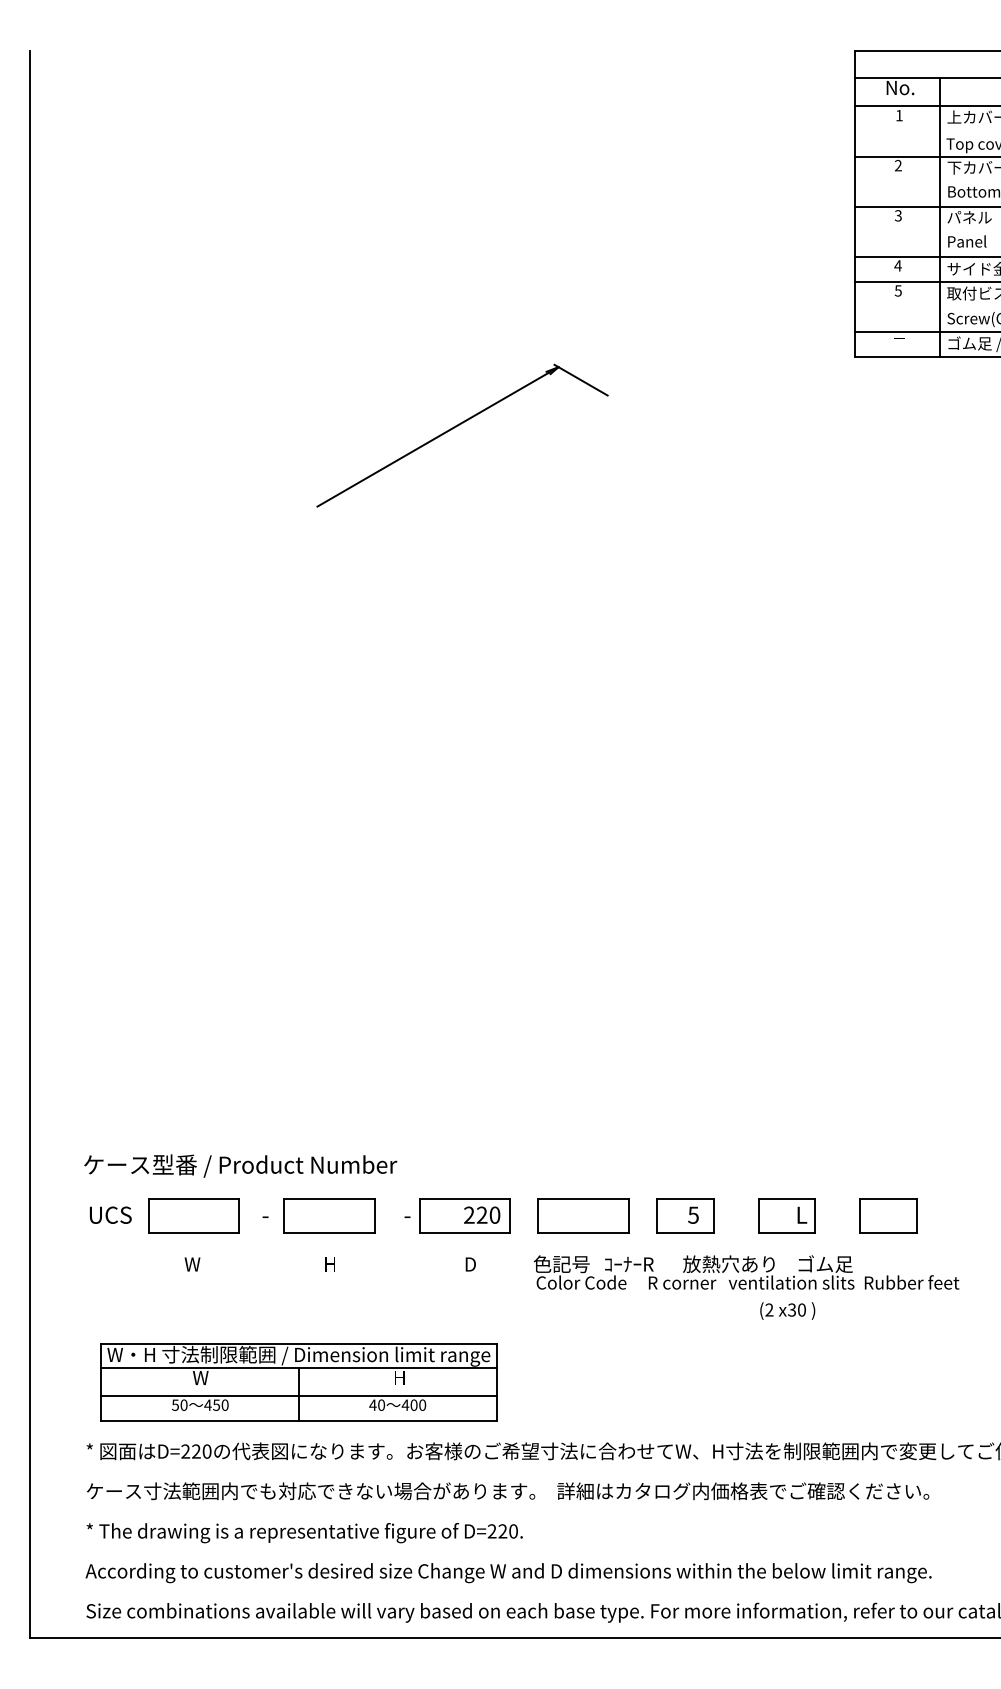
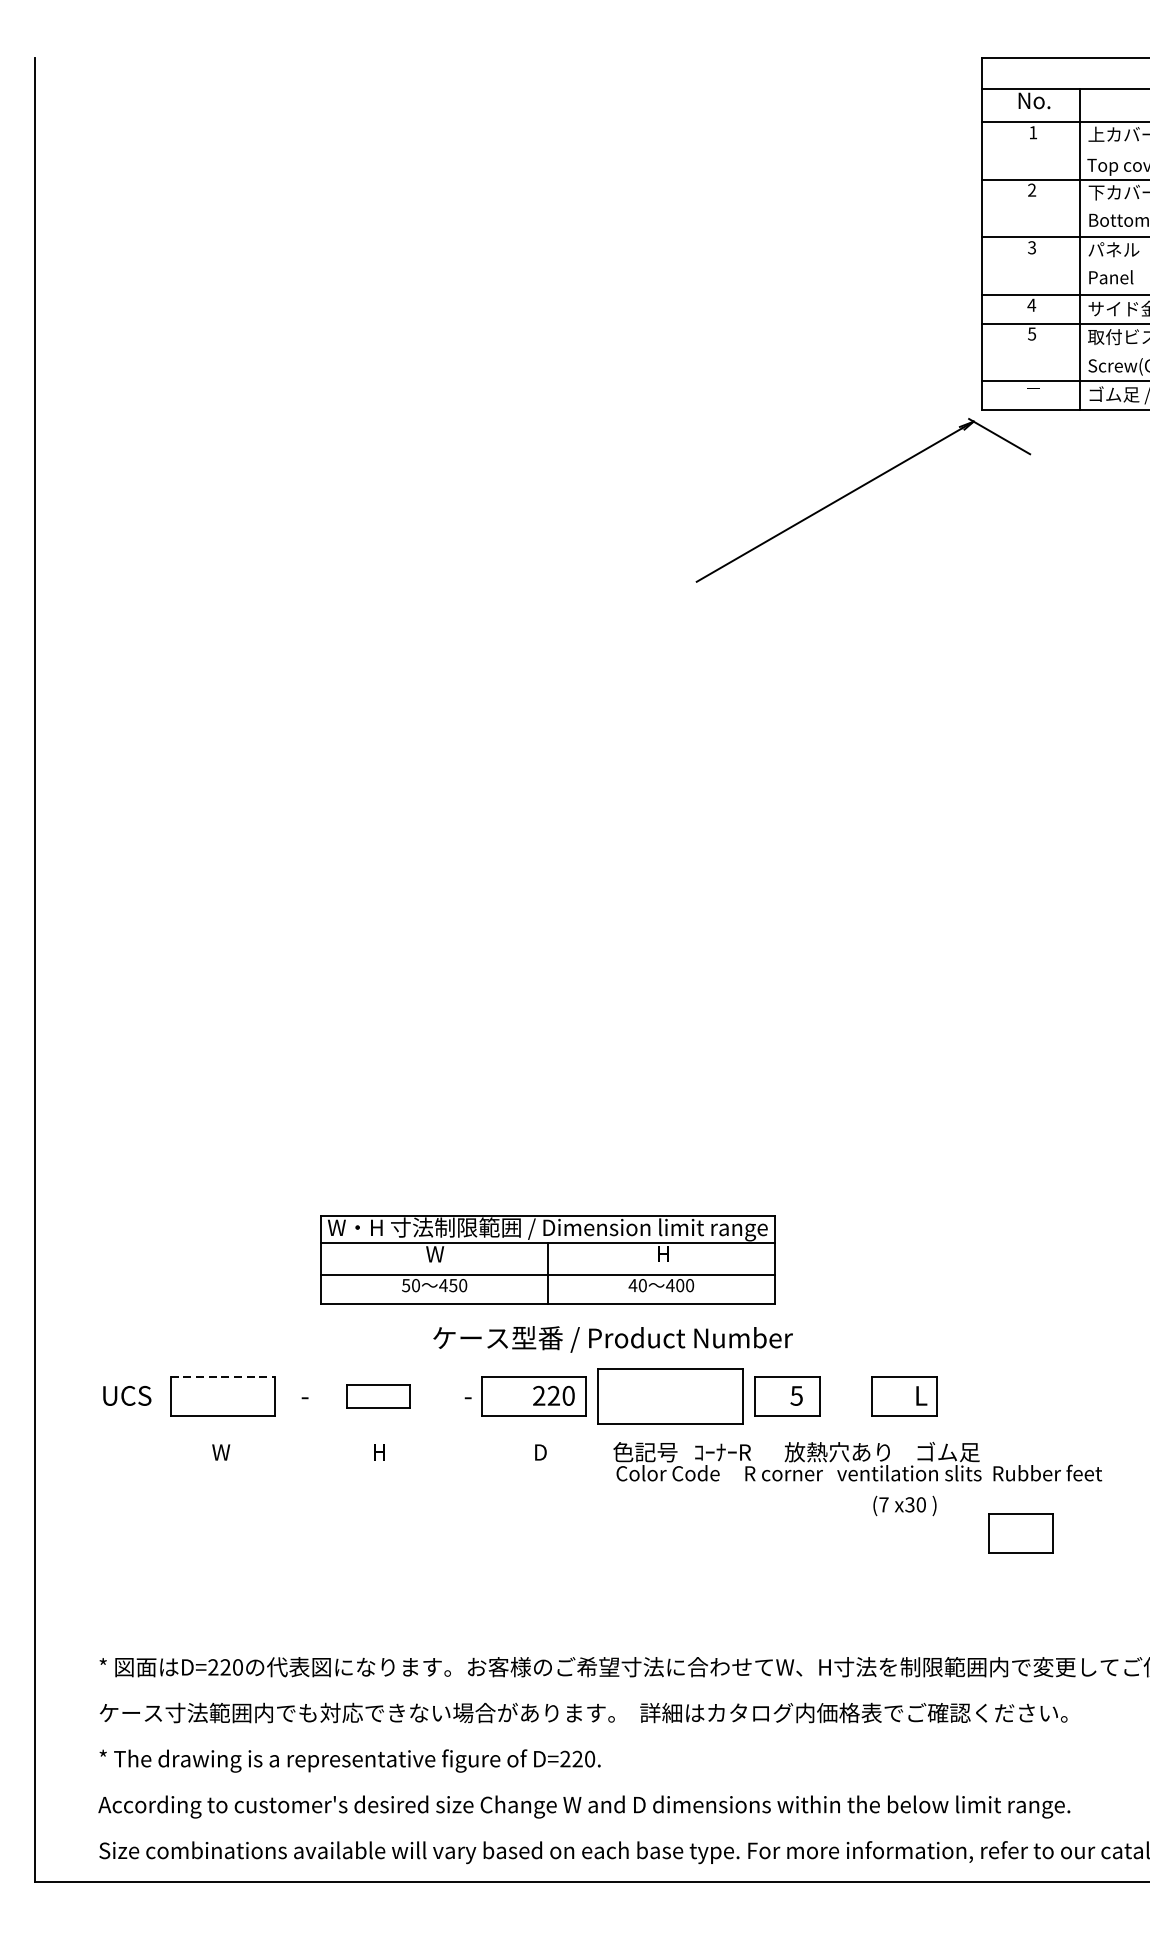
part: (458, 426) -> (858, 489), moved
text: (240, 1165) -> (612, 1338), moved
line: (194, 1198) -> (223, 1376), solid -> dashed
part: (329, 1215) -> (378, 1396), size x0.6
part: (583, 1215) -> (670, 1396), size x1.4
part: (888, 1215) -> (1020, 1532), moved
text: (769, 1309) -> (884, 1504), (2 -> (7
part: (298, 1382) -> (547, 1259), moved

